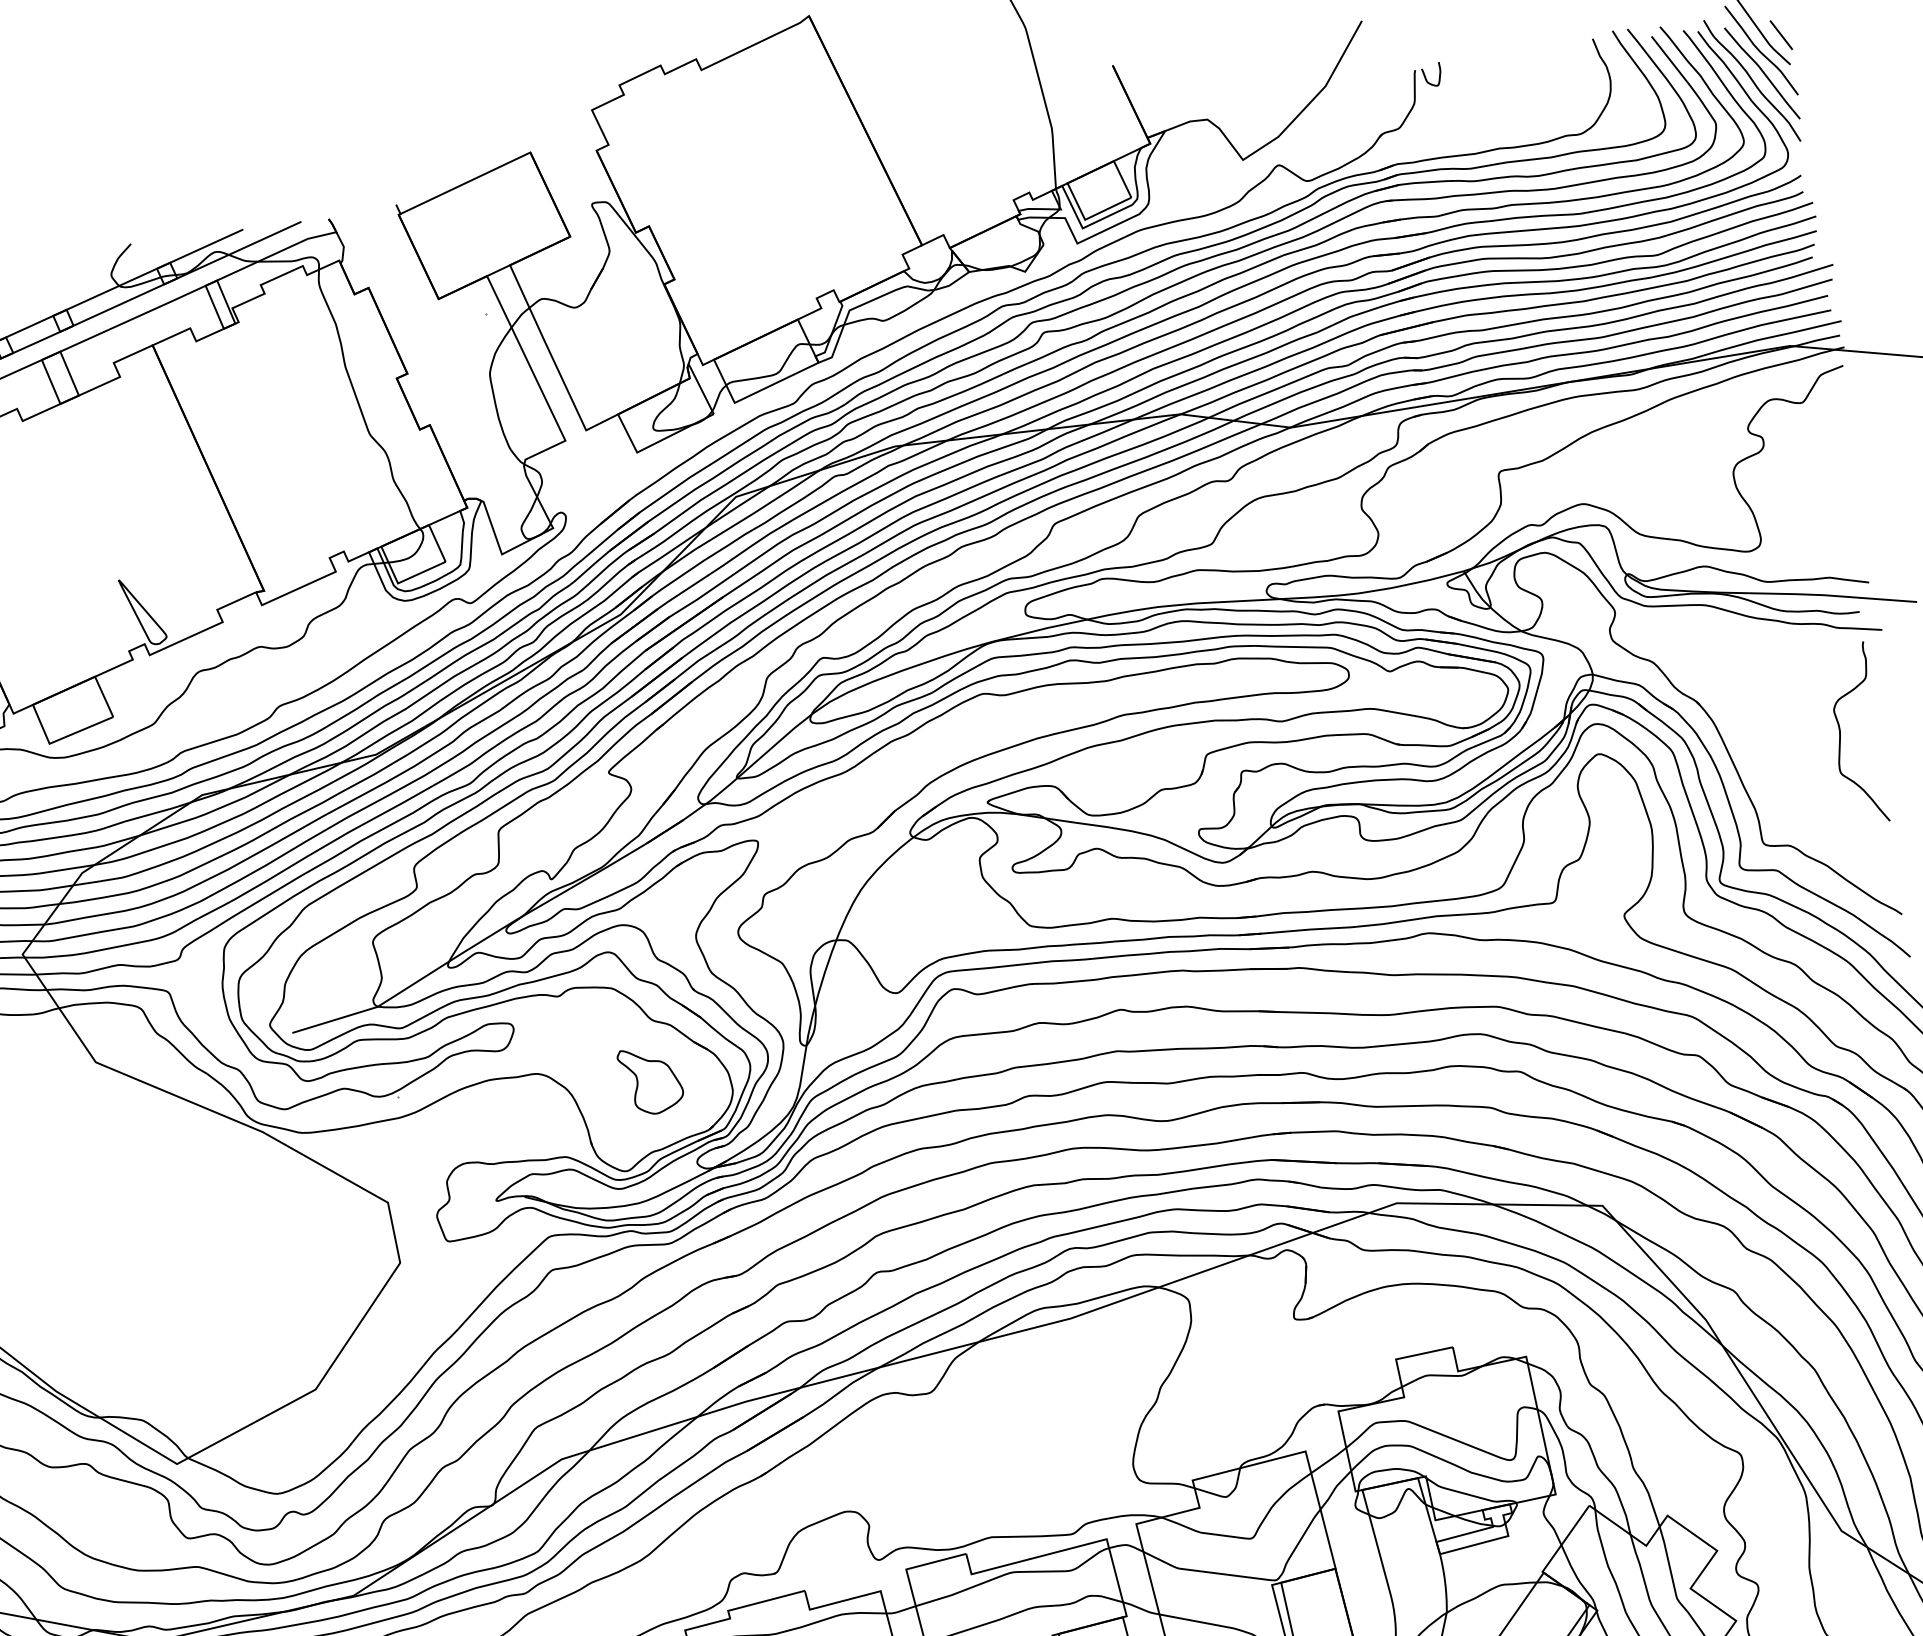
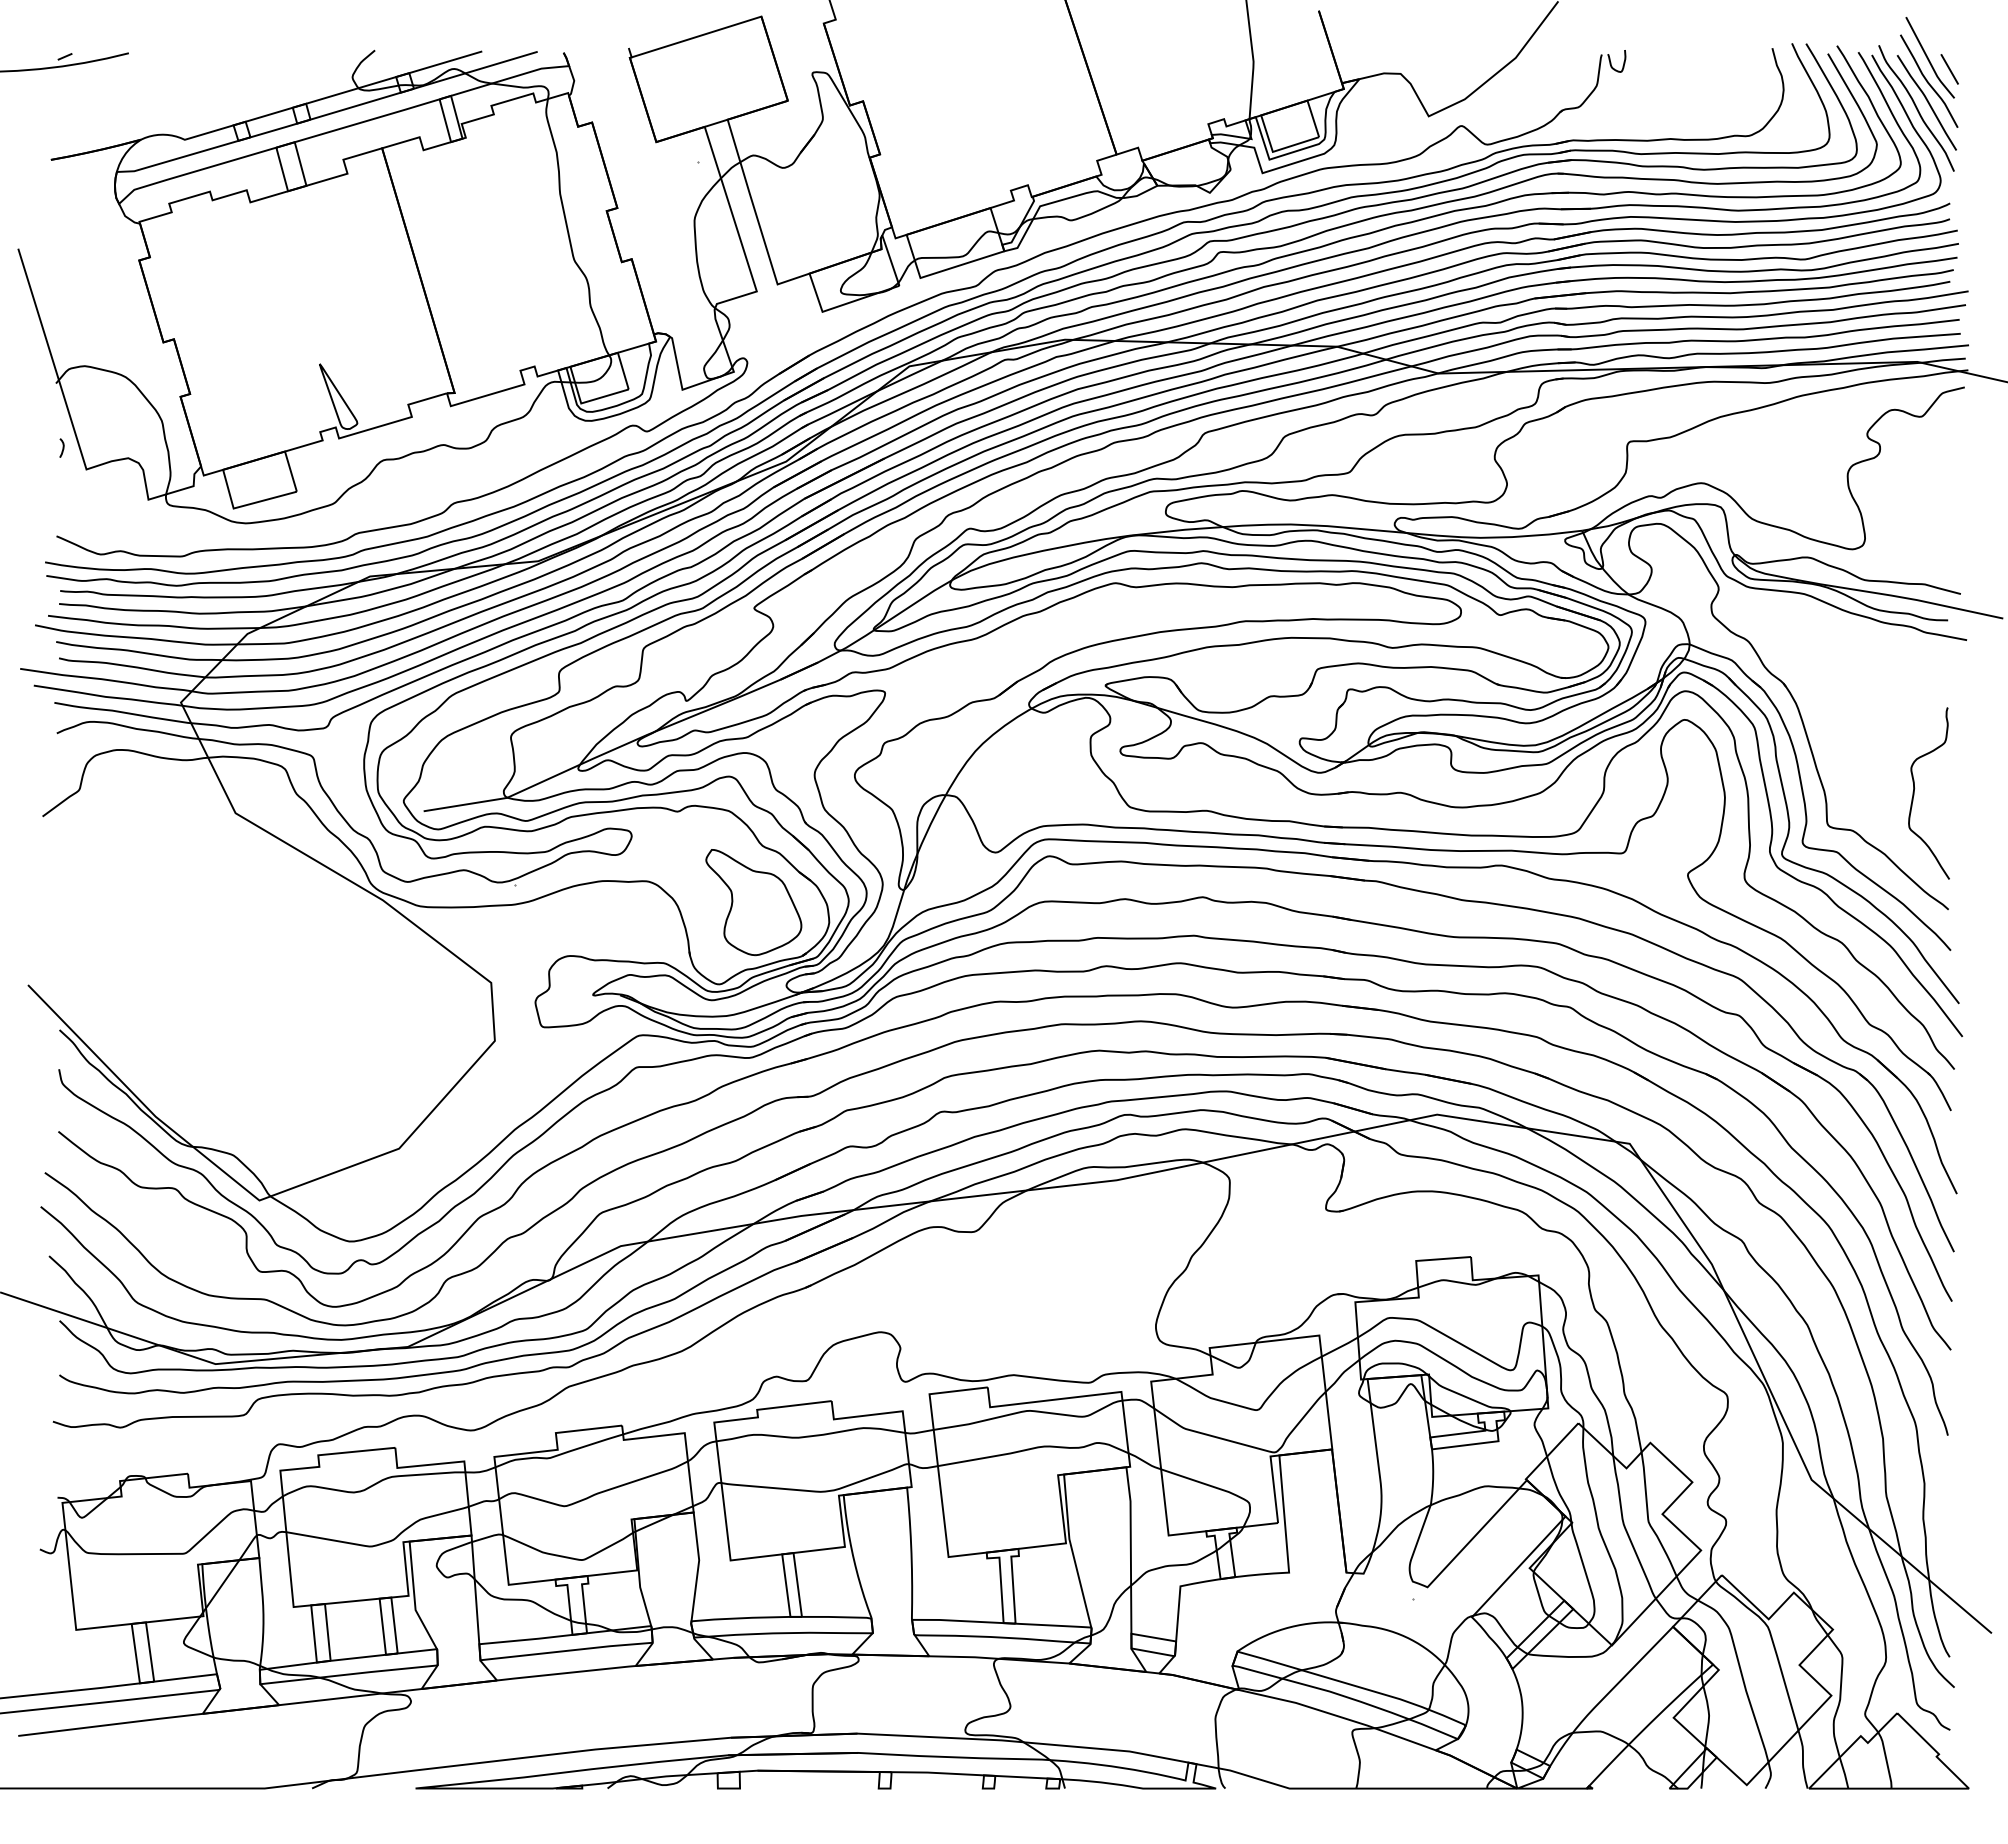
curve: (1841, 730) -> (1915, 788), moved
part: (650, 1080) -> (753, 902), size x1.67

